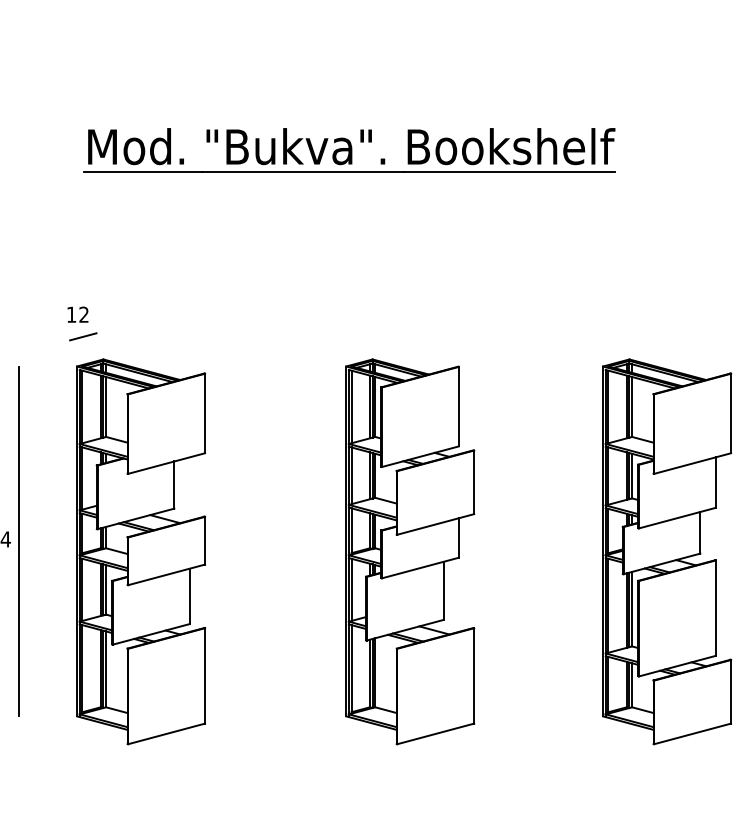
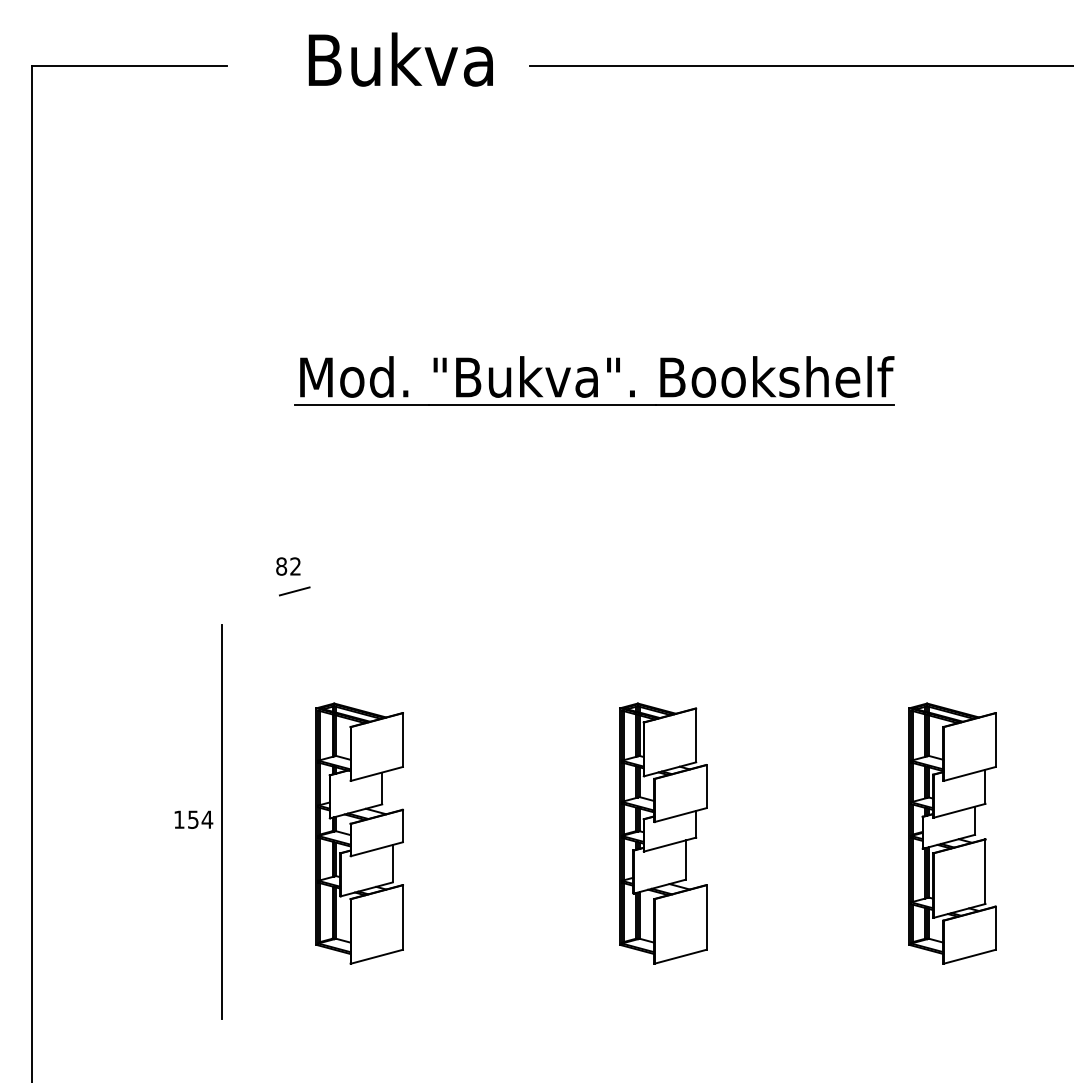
text: (71, 314) -> (281, 566), 12 -> 82
part: (140, 551) -> (359, 833), size x0.6
part: (410, 551) -> (663, 833), size x0.6
part: (666, 551) -> (952, 833), size x0.6

